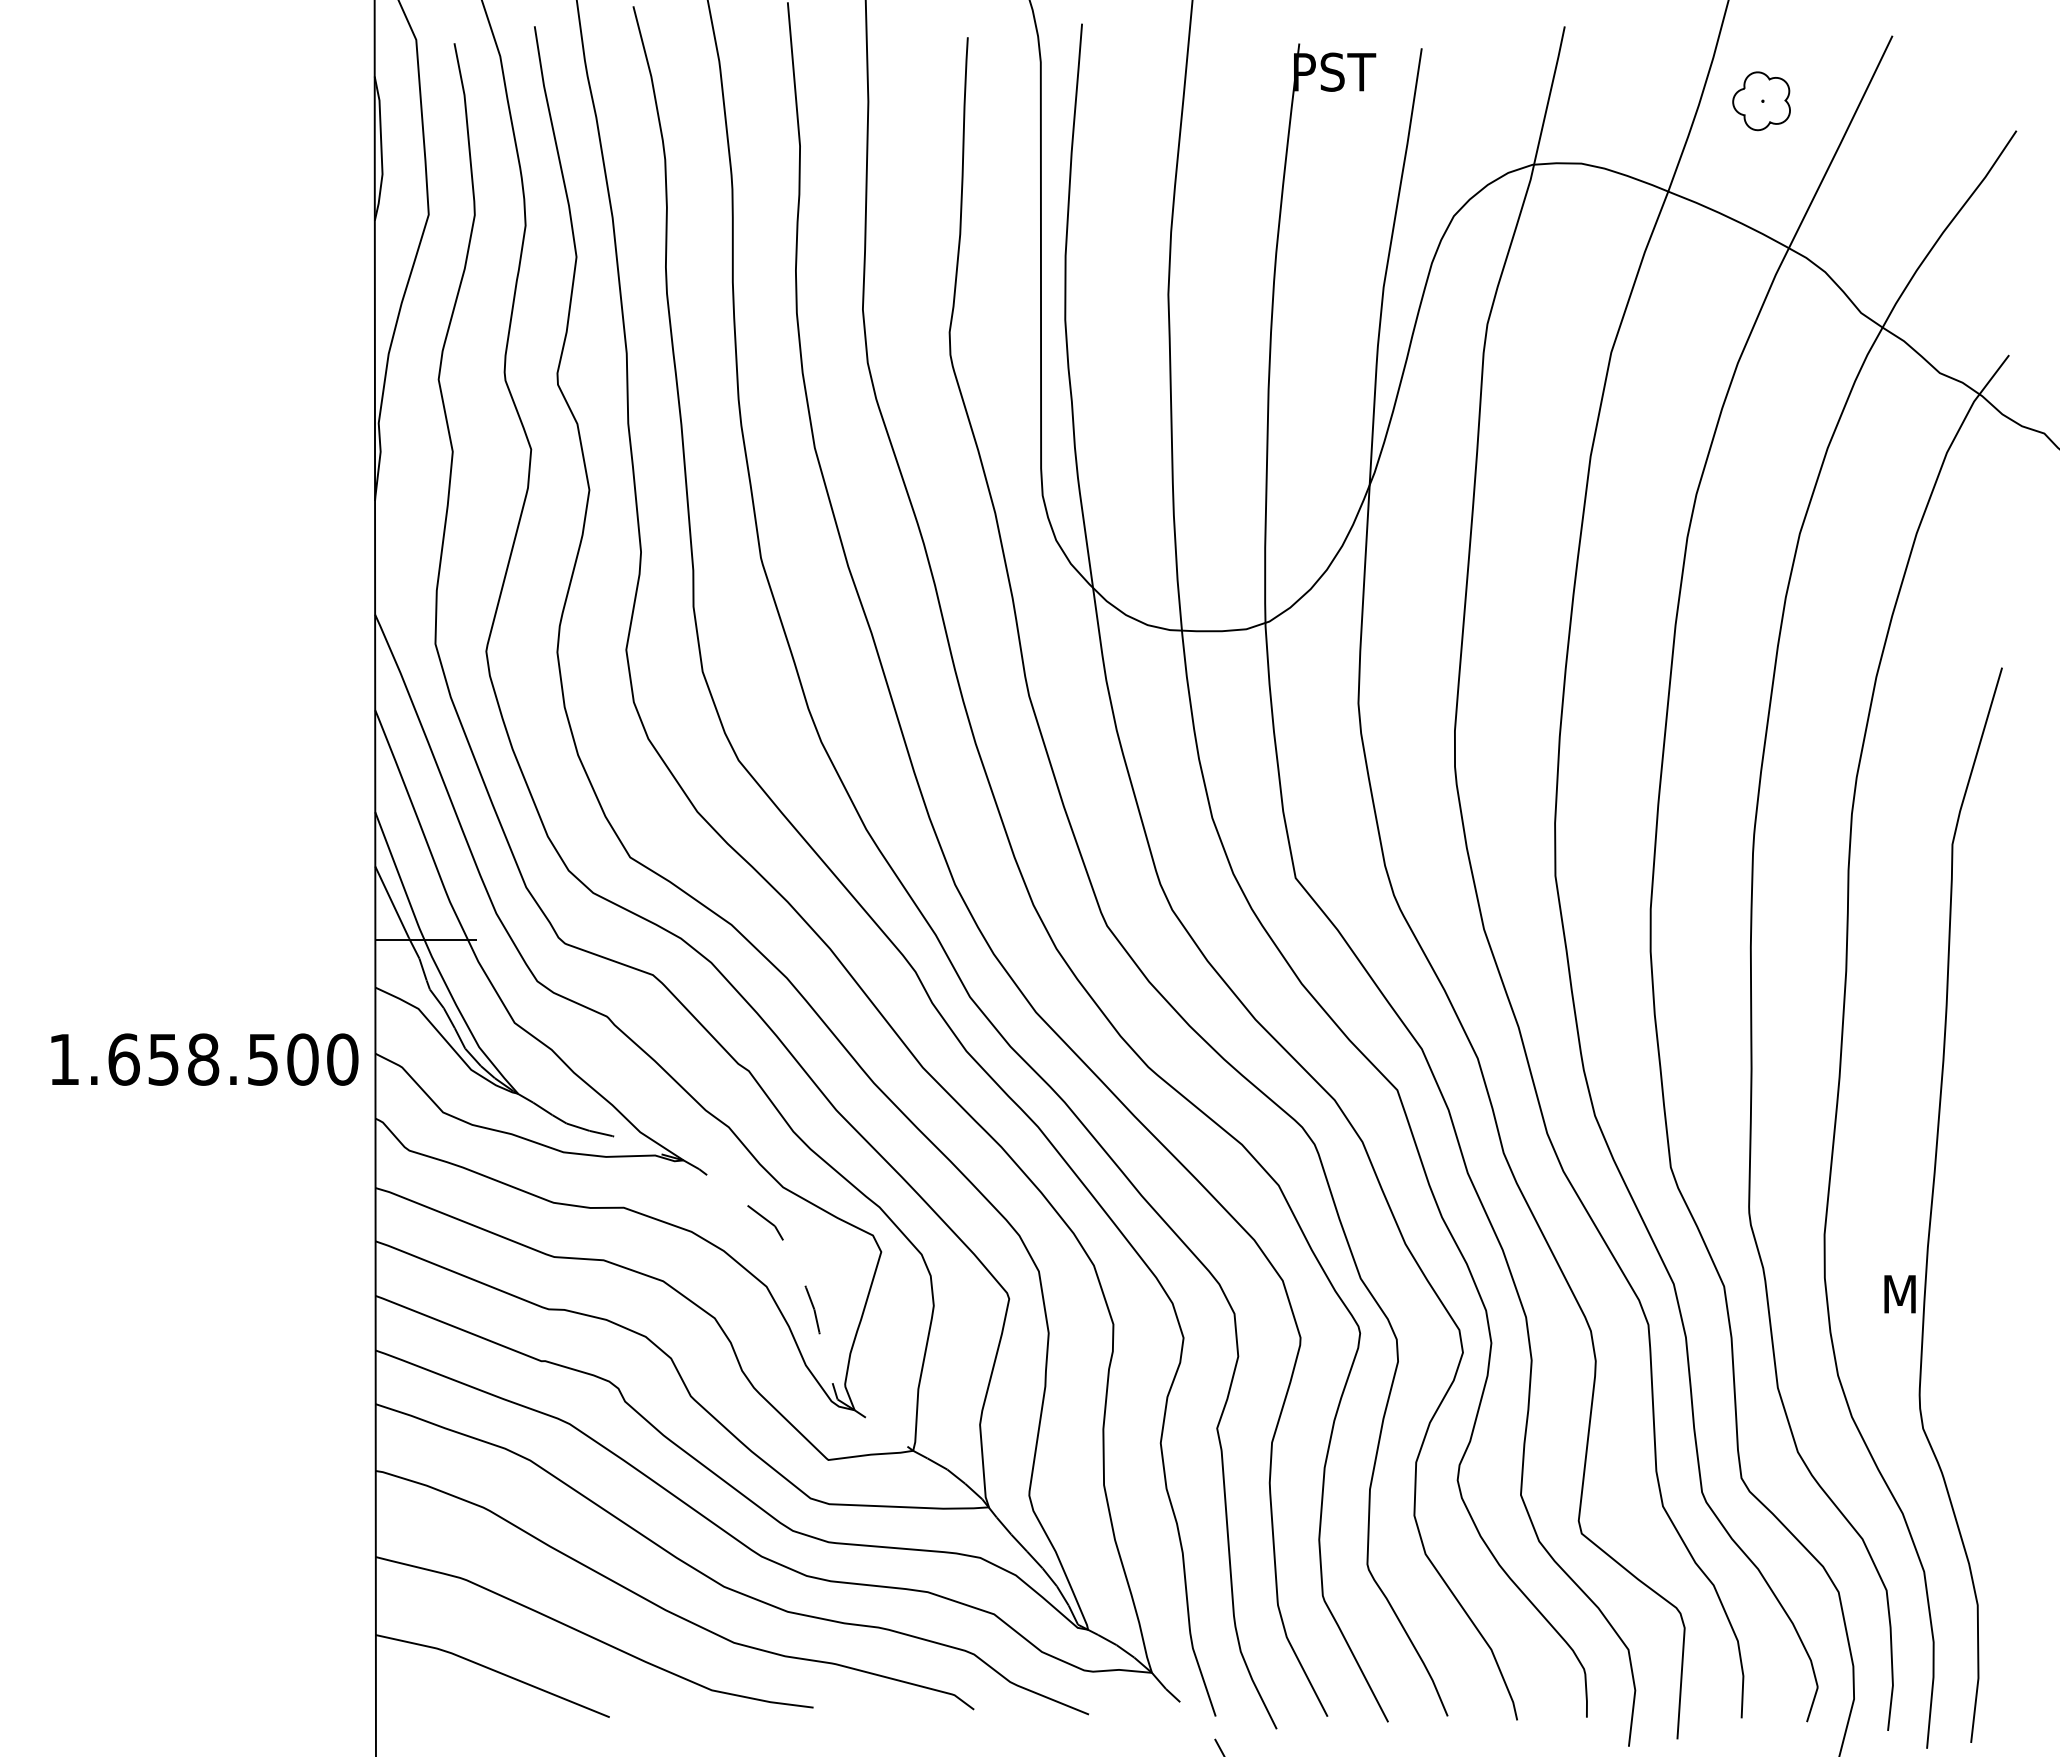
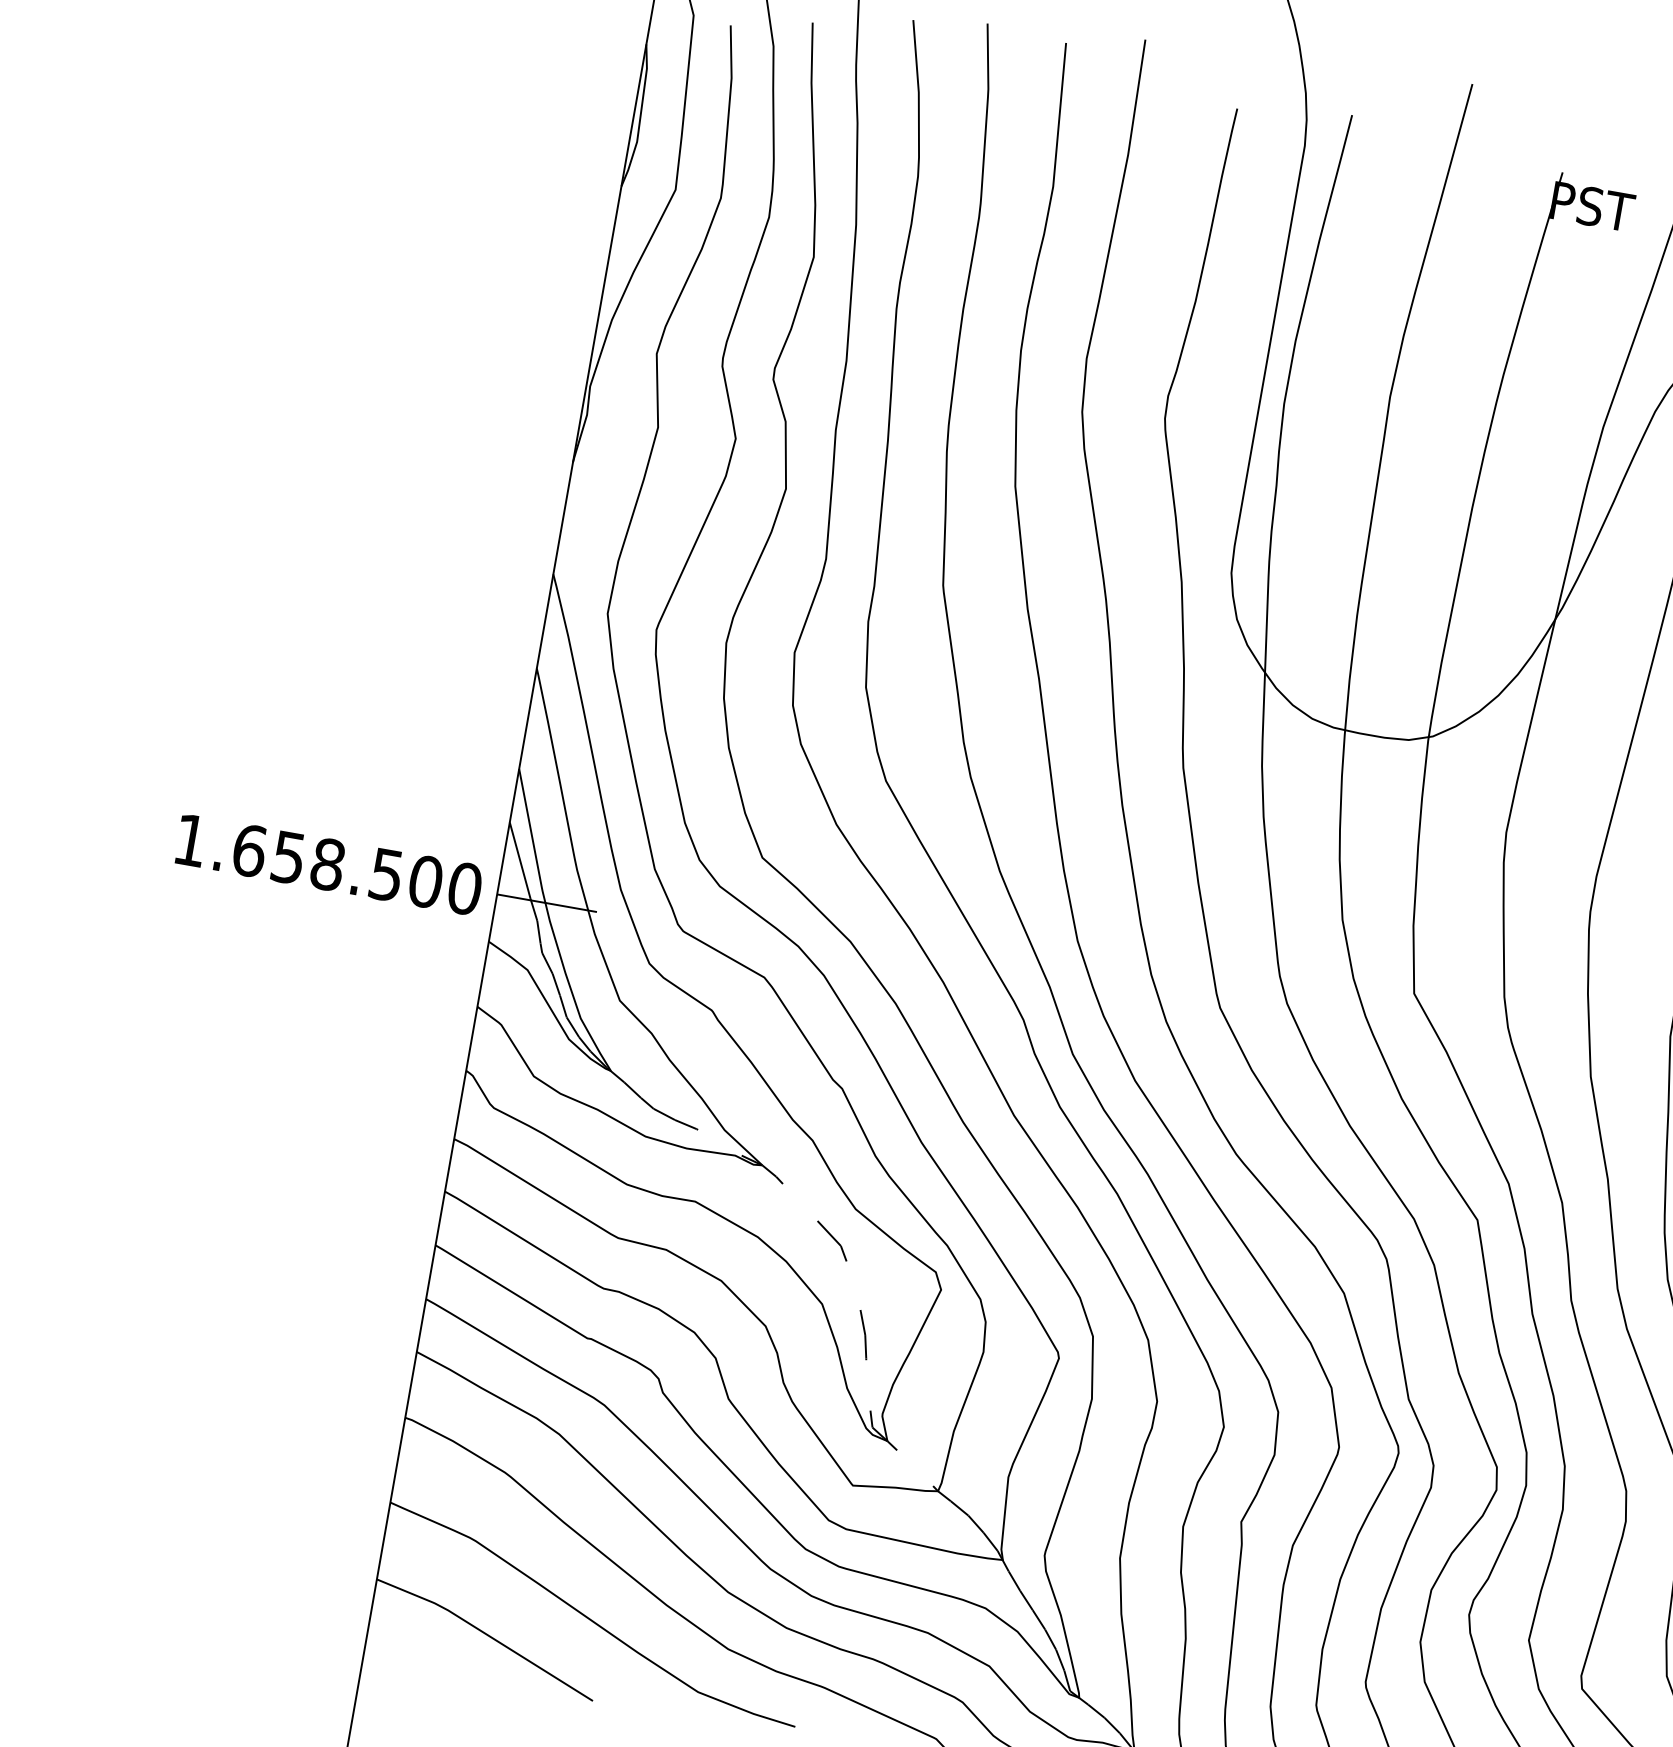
text: (204, 1059) -> (328, 864), moved

